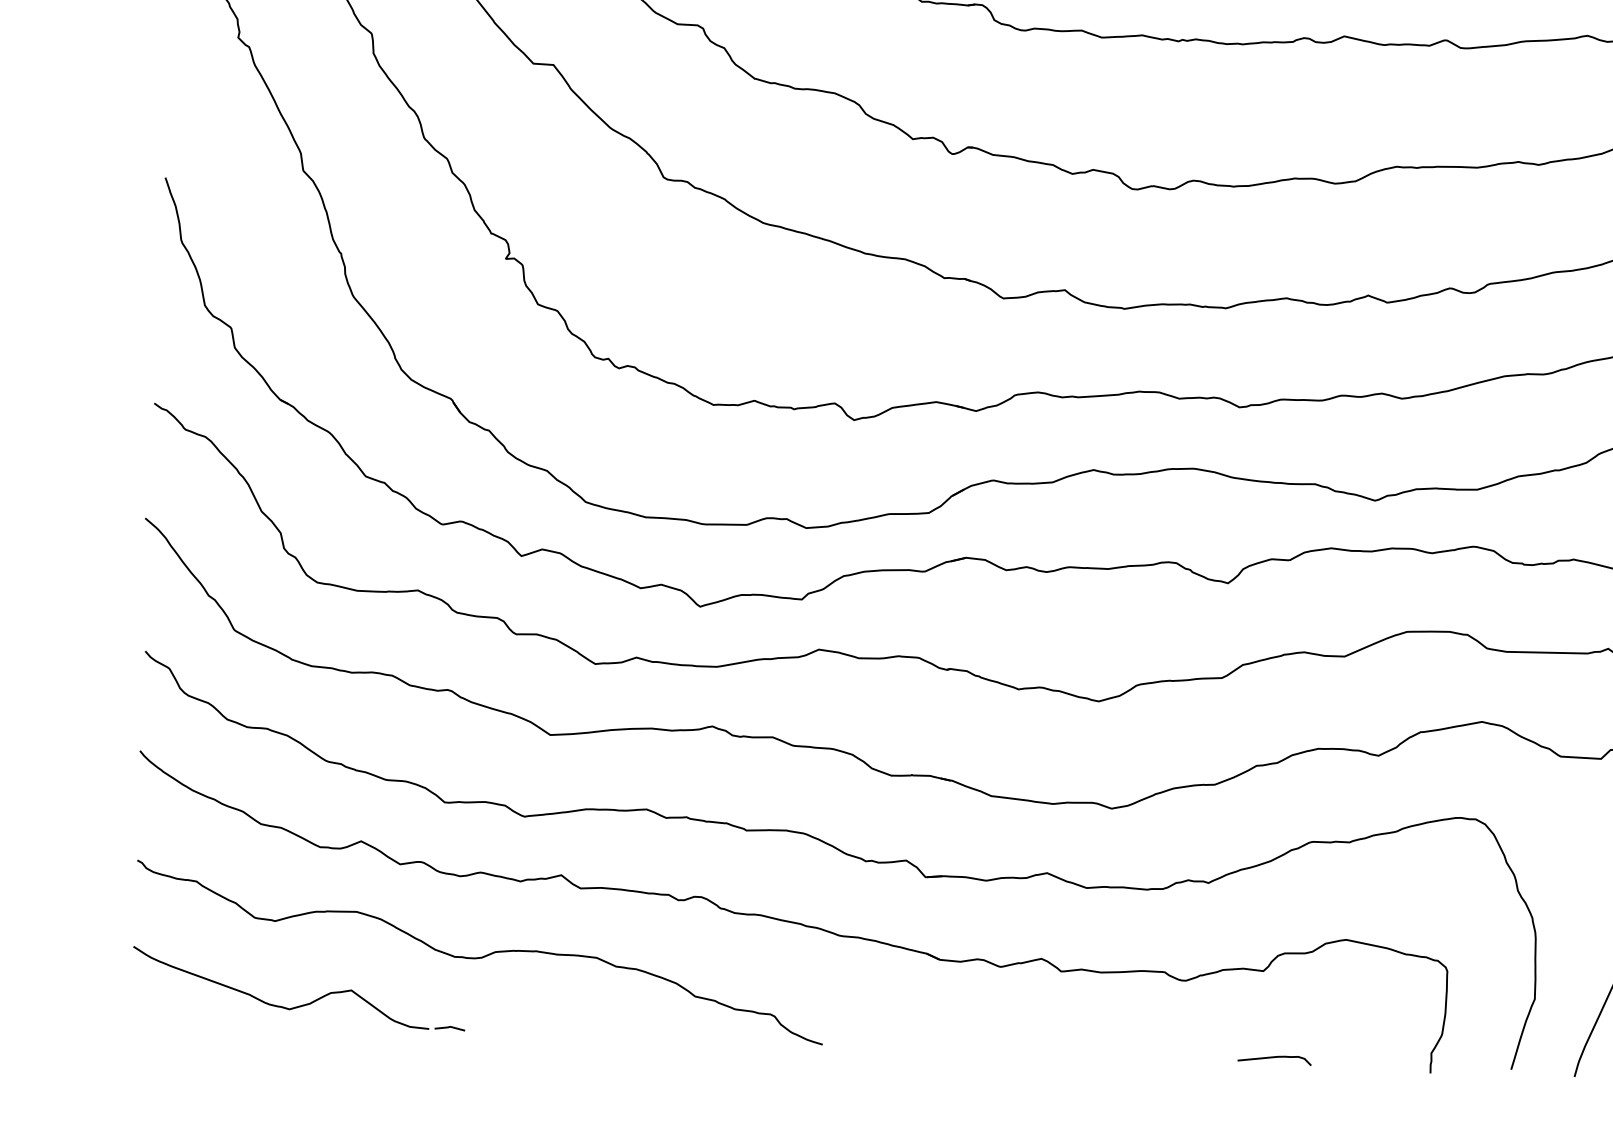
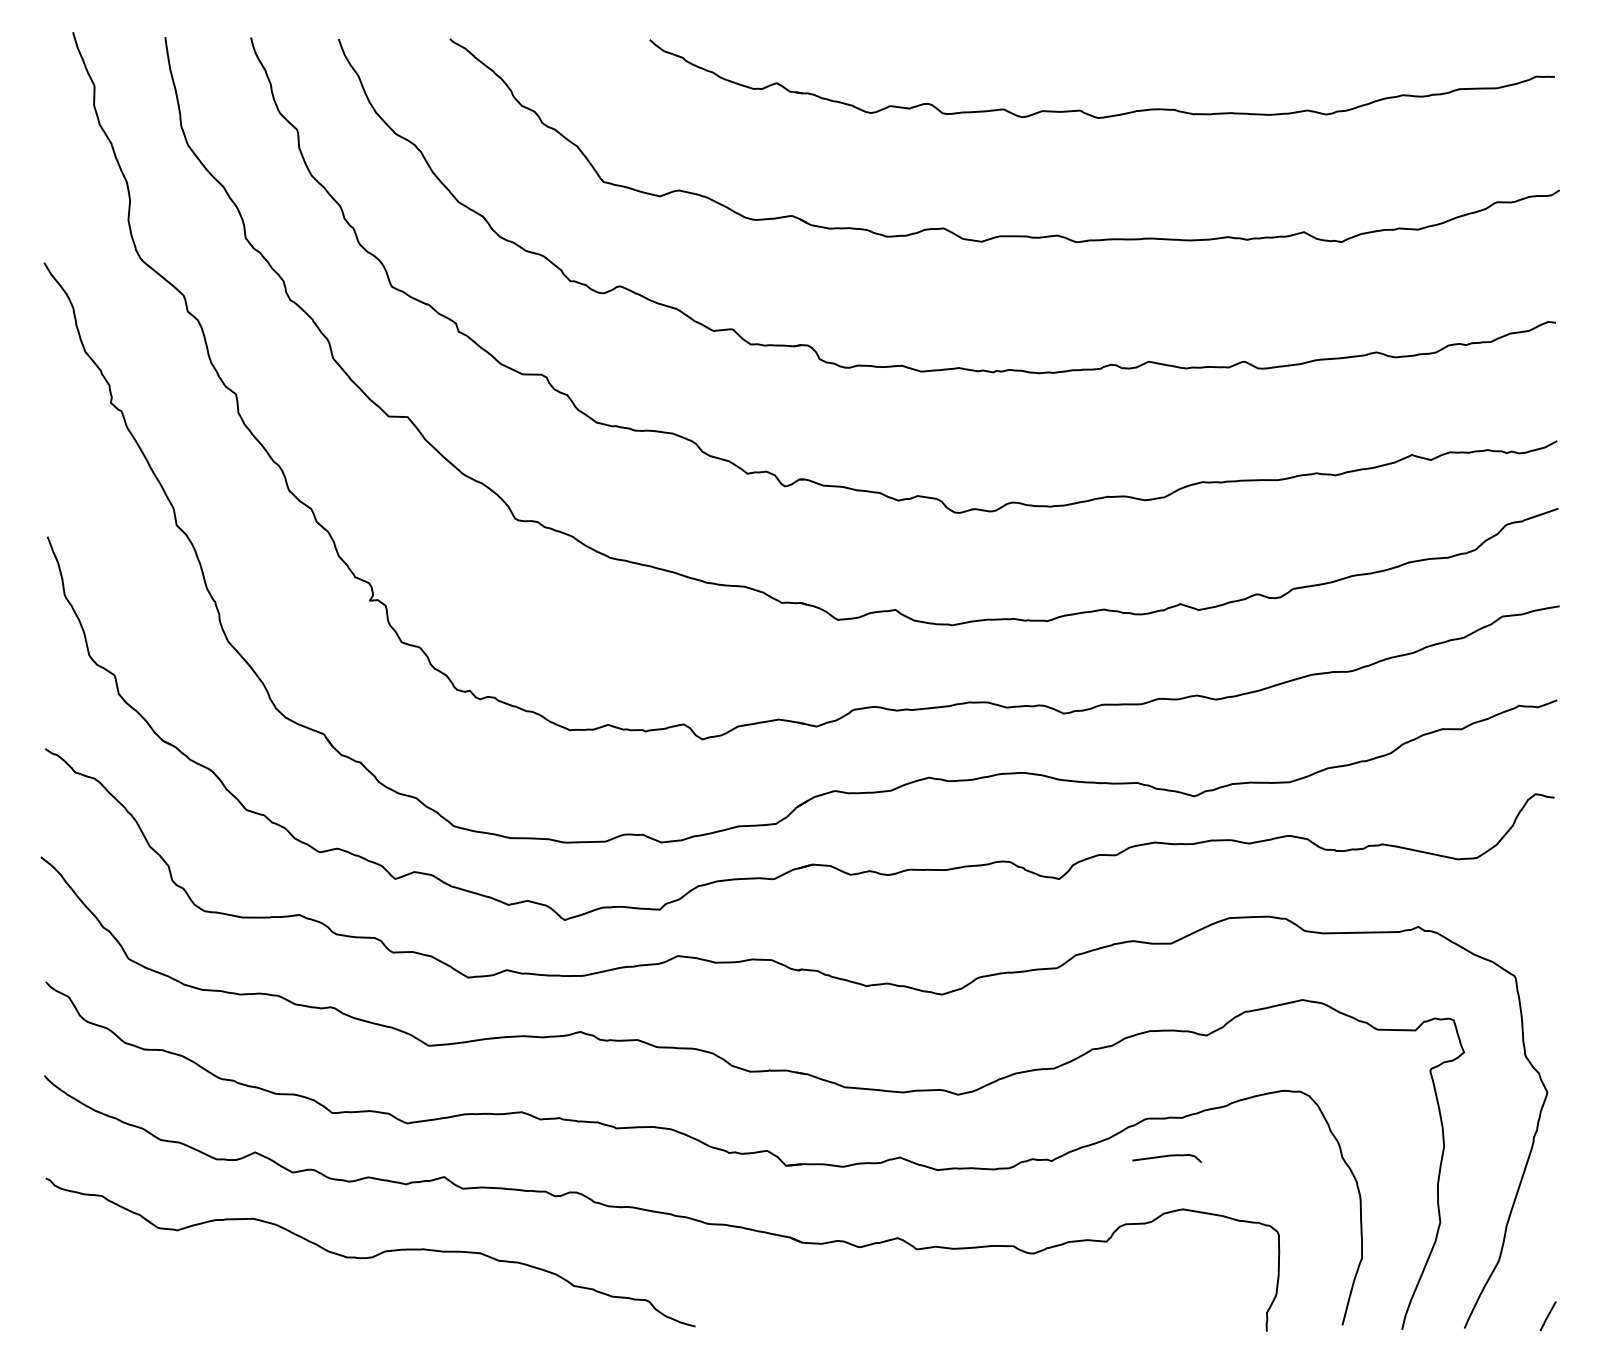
part: (303, 1004) -> (206, 1307), removed
curve: (1272, 1058) -> (1165, 1157), moved

